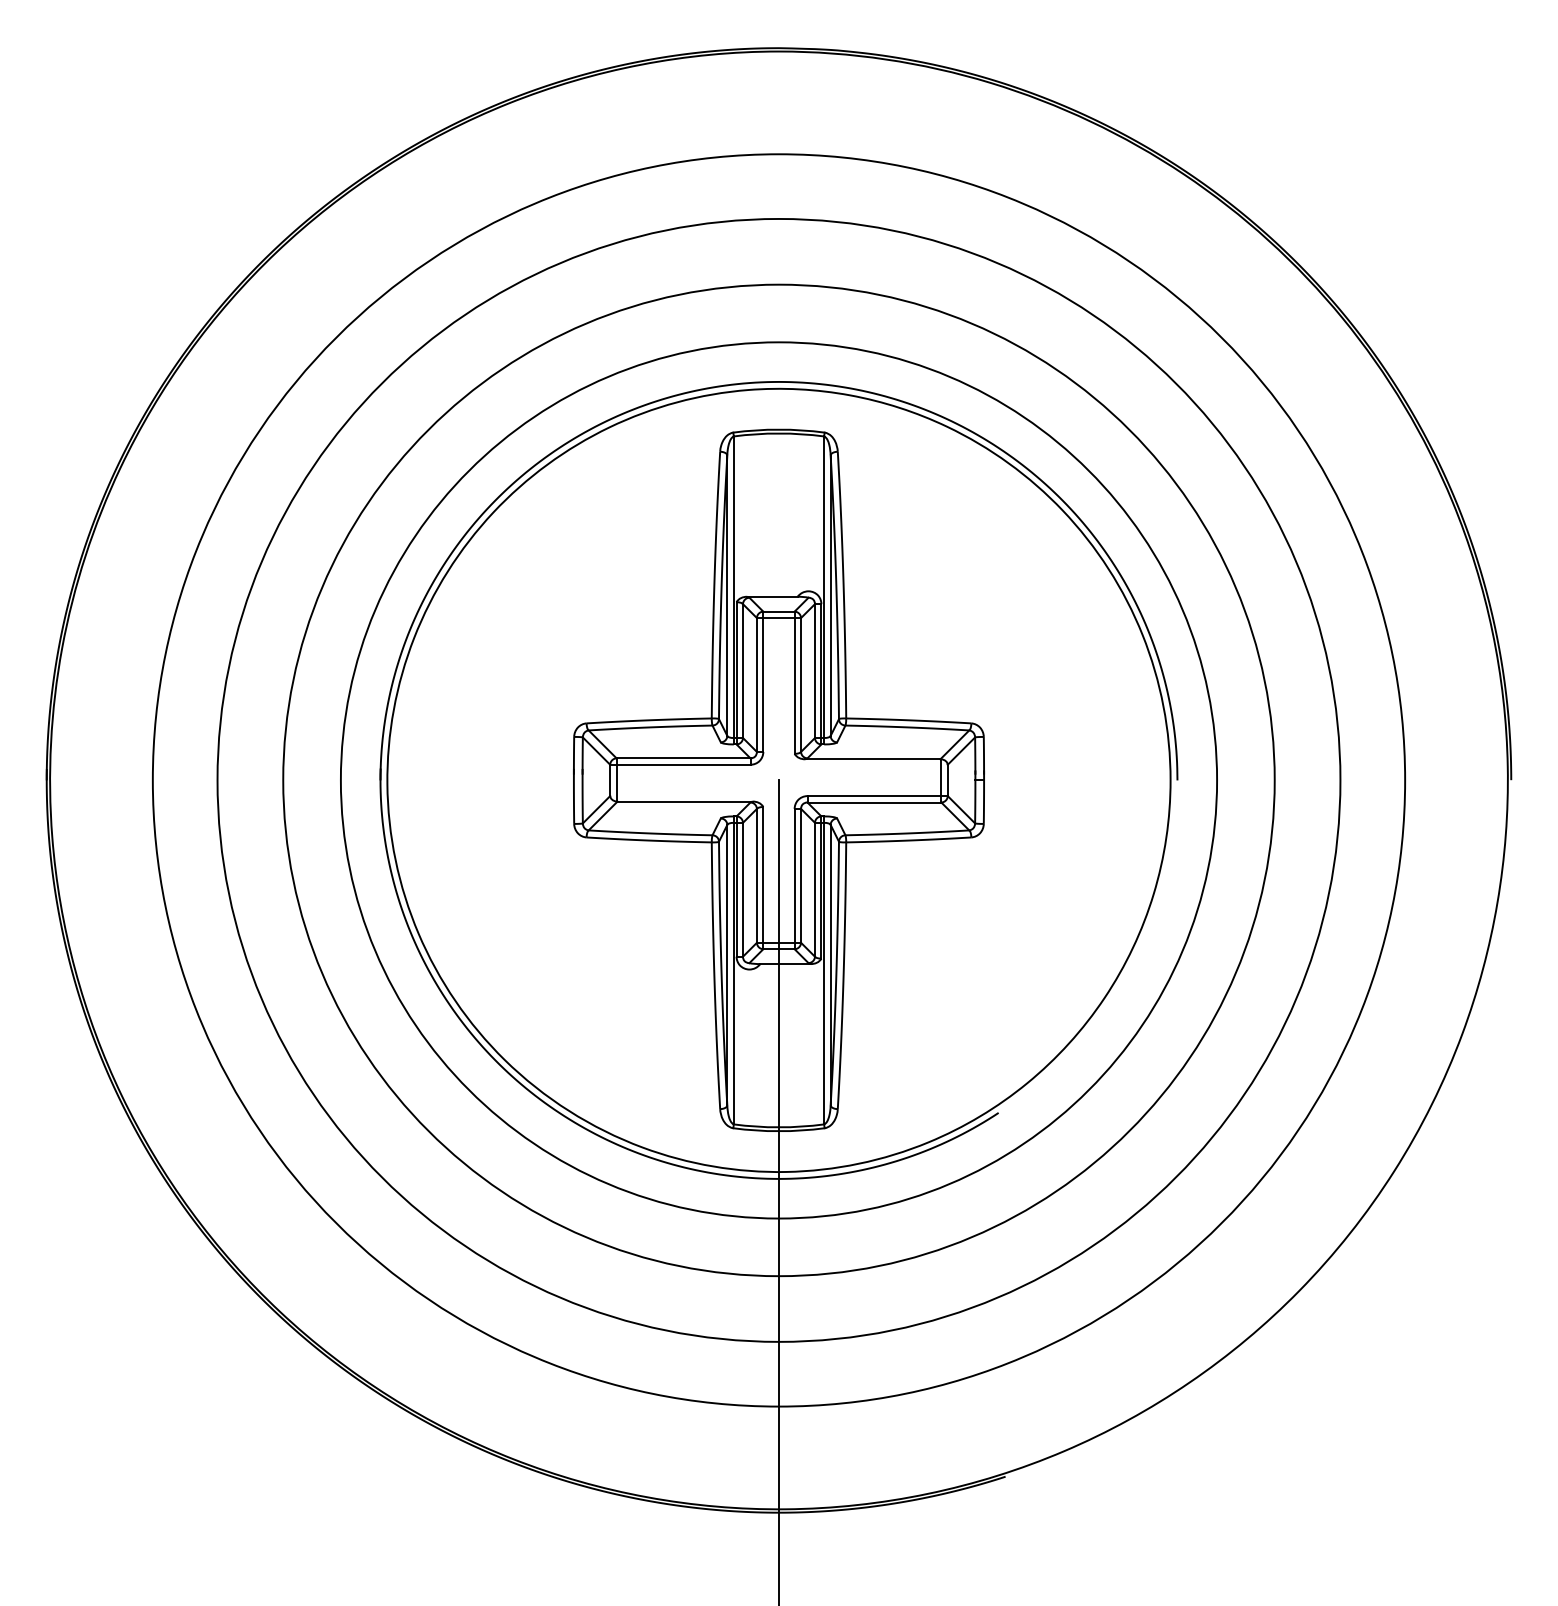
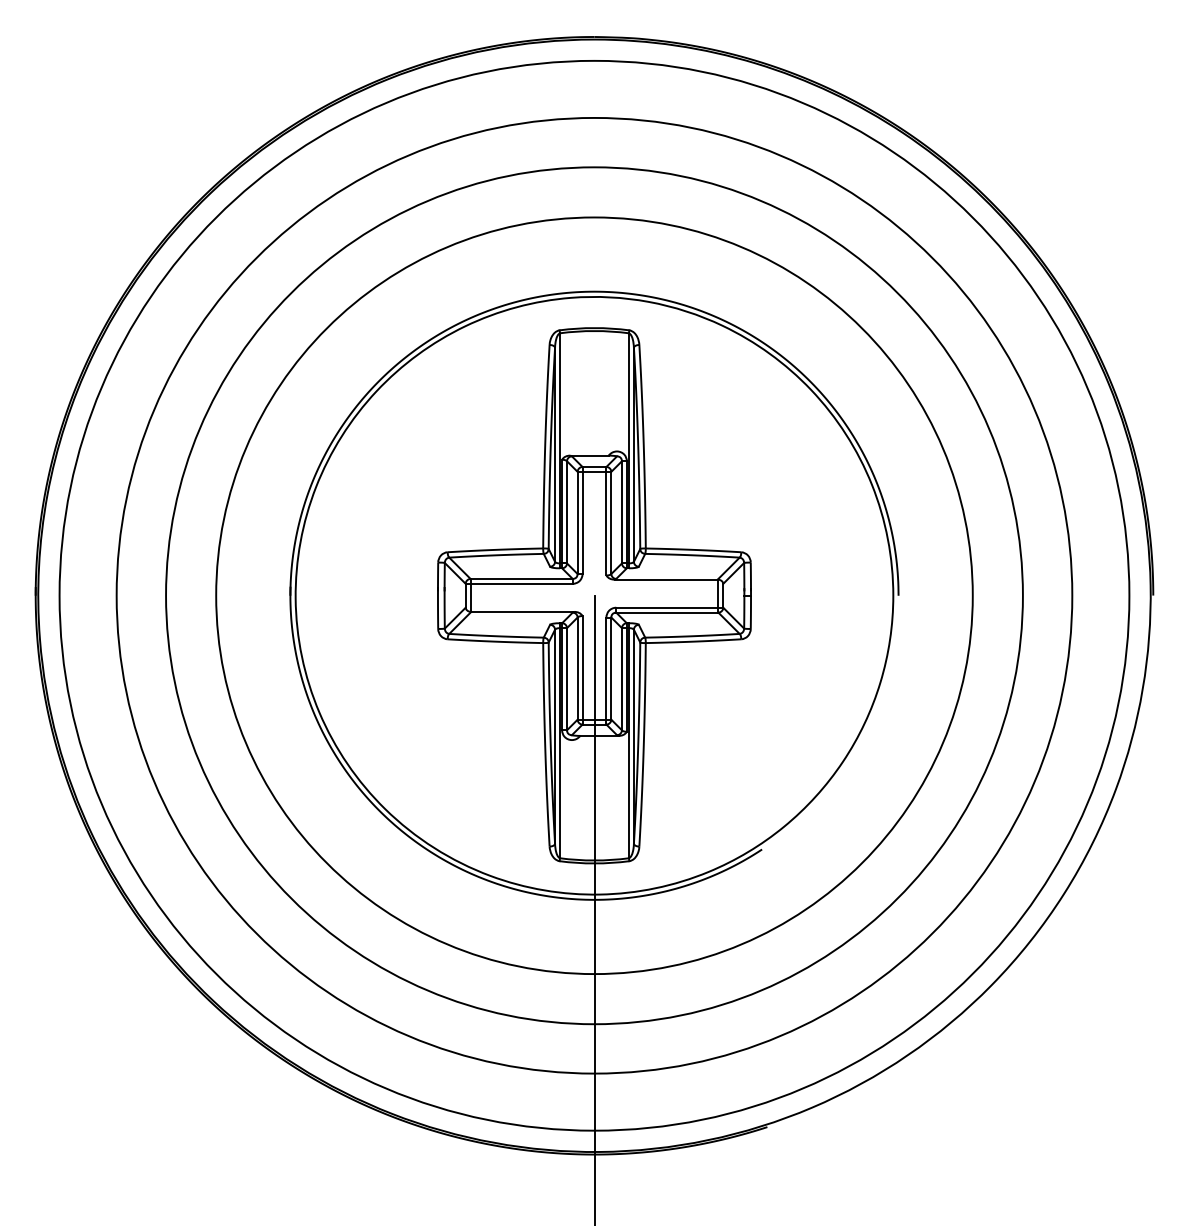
circle: (778, 780) -> (594, 595), size x1.6

